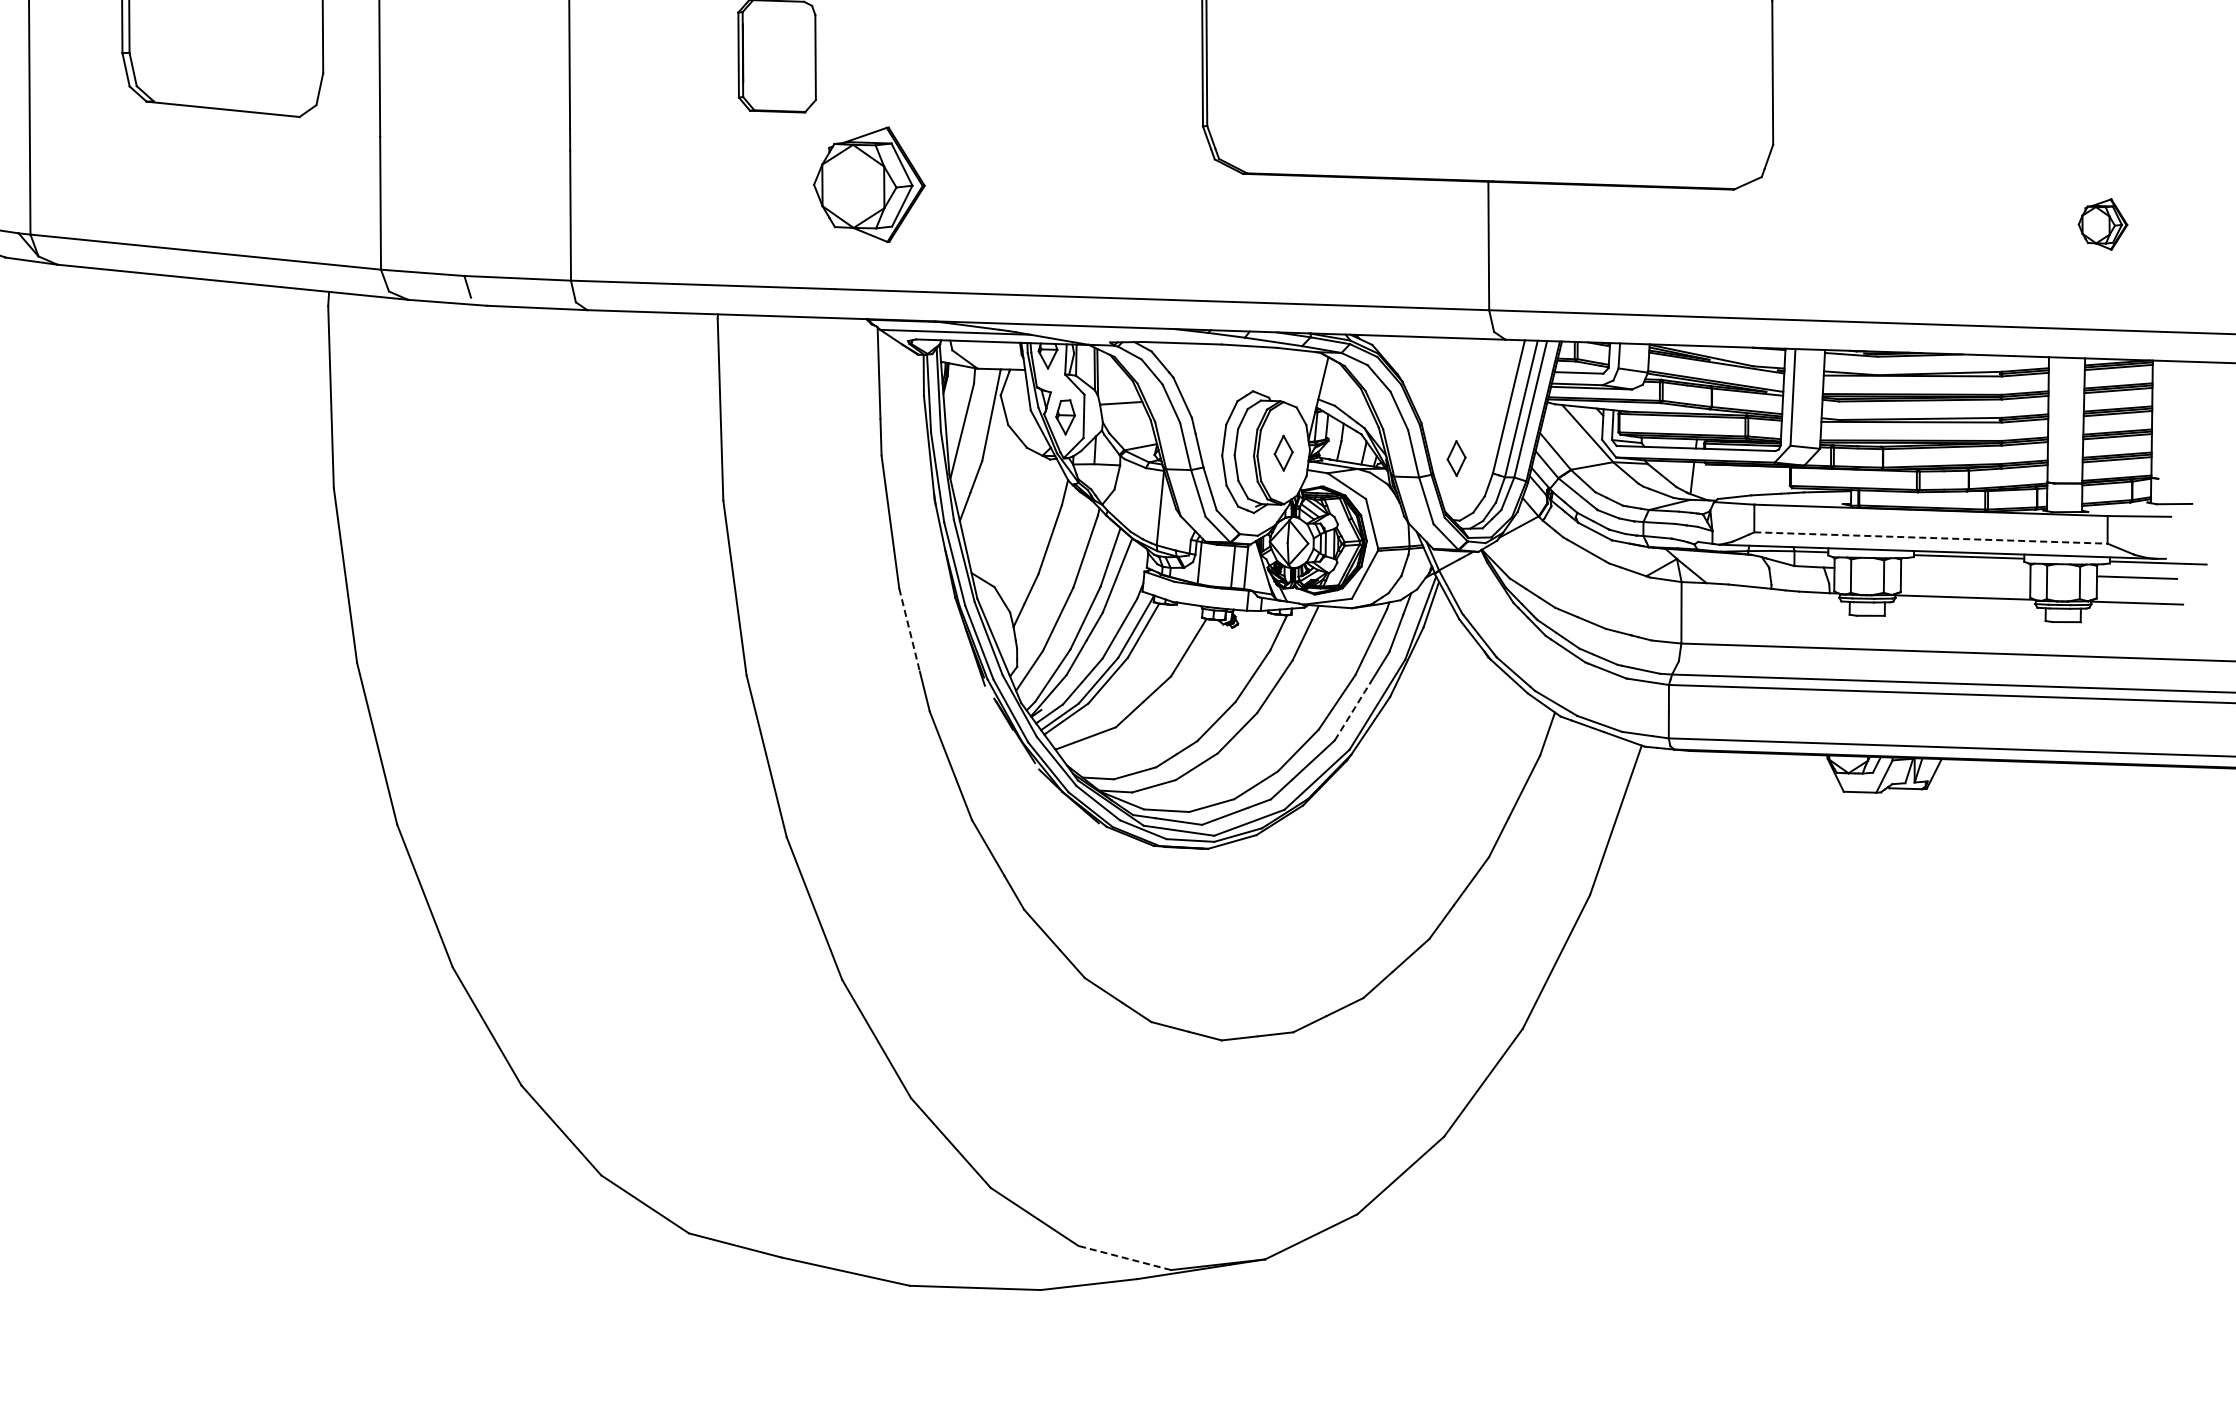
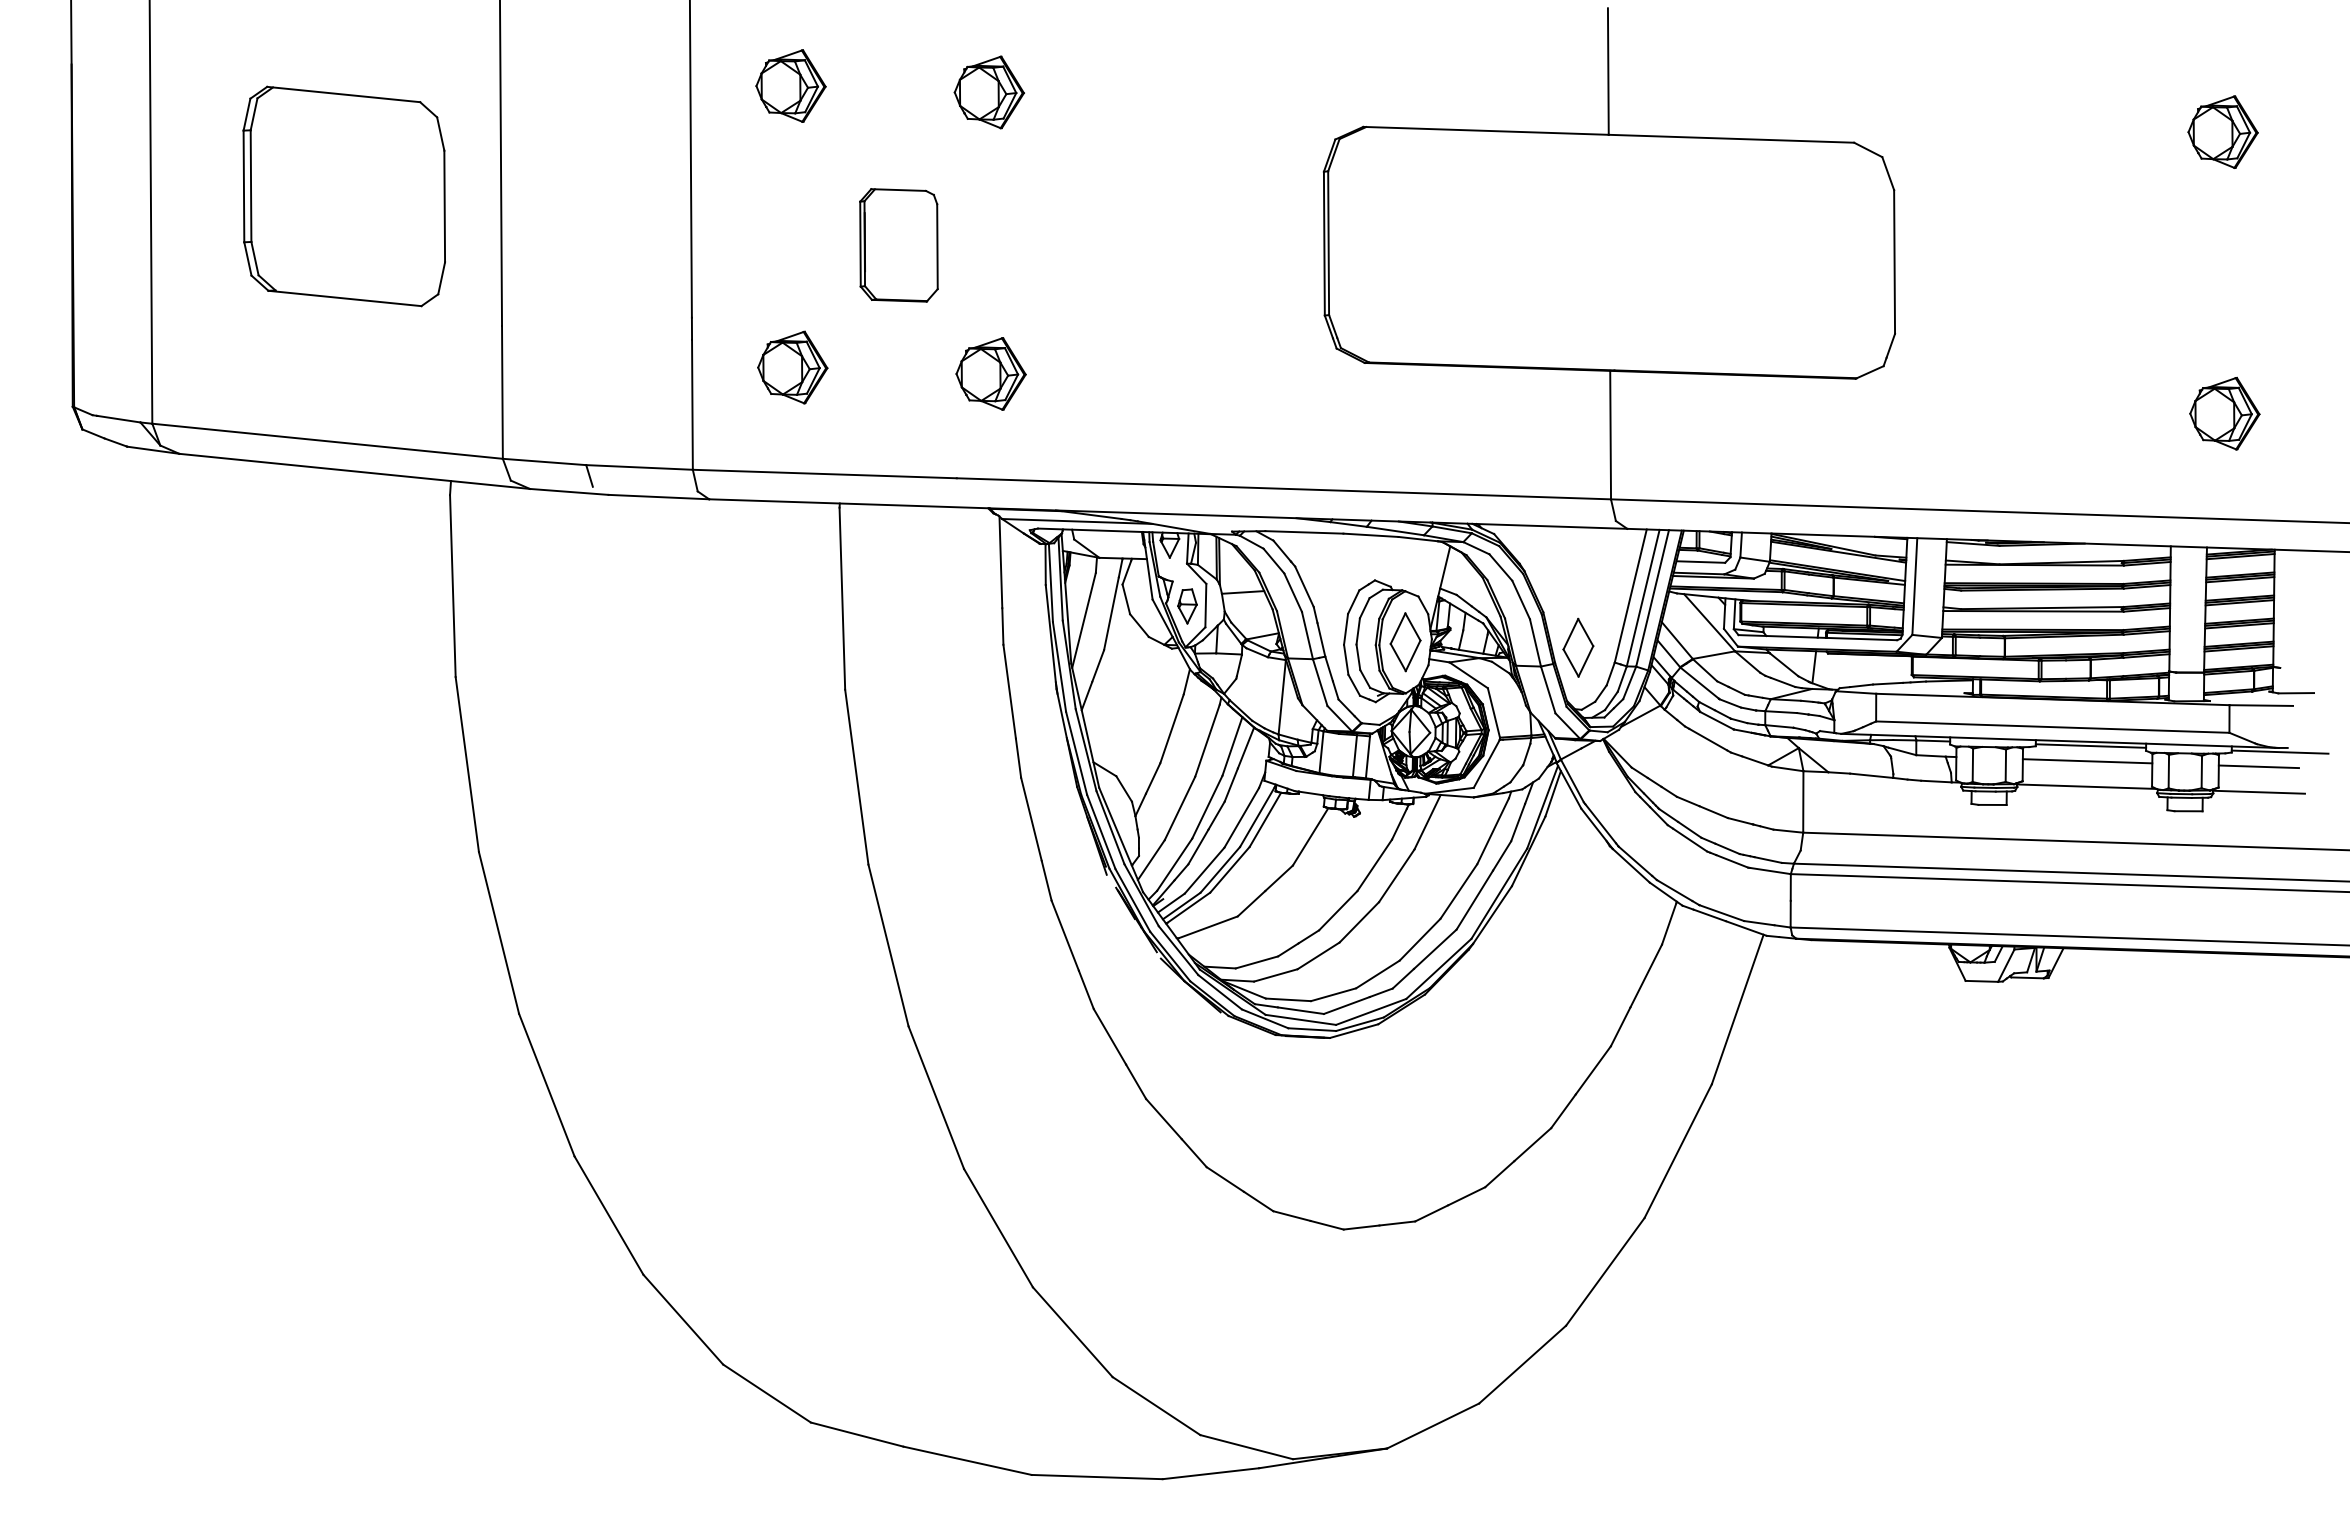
part: (670, 178) -> (792, 367), added
part: (868, 184) -> (990, 373), size x0.62
part: (2102, 224) -> (2224, 413), size x1.43
part: (1283, 453) -> (1405, 642), size x1.67
part: (1456, 458) -> (1578, 647), size x1.67
line: (1930, 538) -> (2052, 727), dashed -> solid
line: (1965, 572) -> (2087, 761), added
line: (909, 630) -> (1031, 819), dashed -> solid
line: (1352, 711) -> (1474, 900), dashed -> solid
line: (1124, 1258) -> (1246, 1447), dashed -> solid

